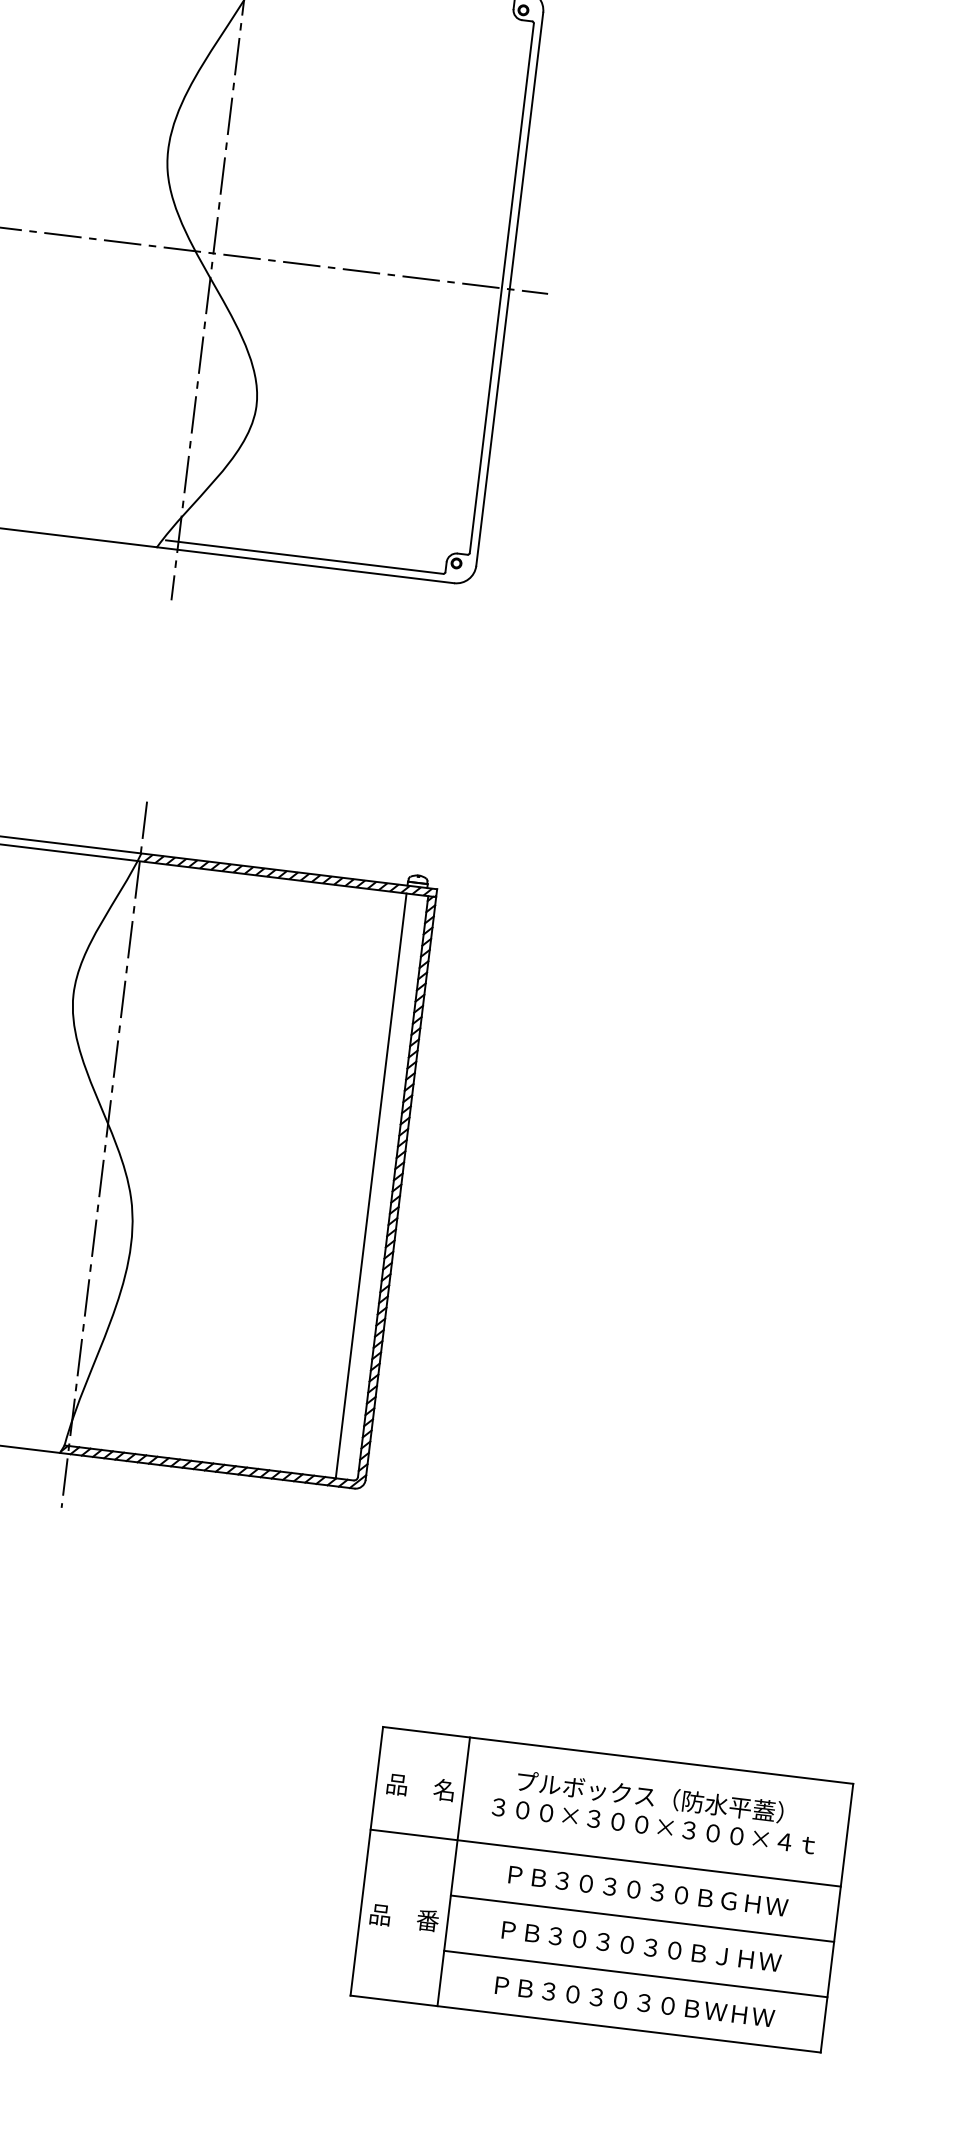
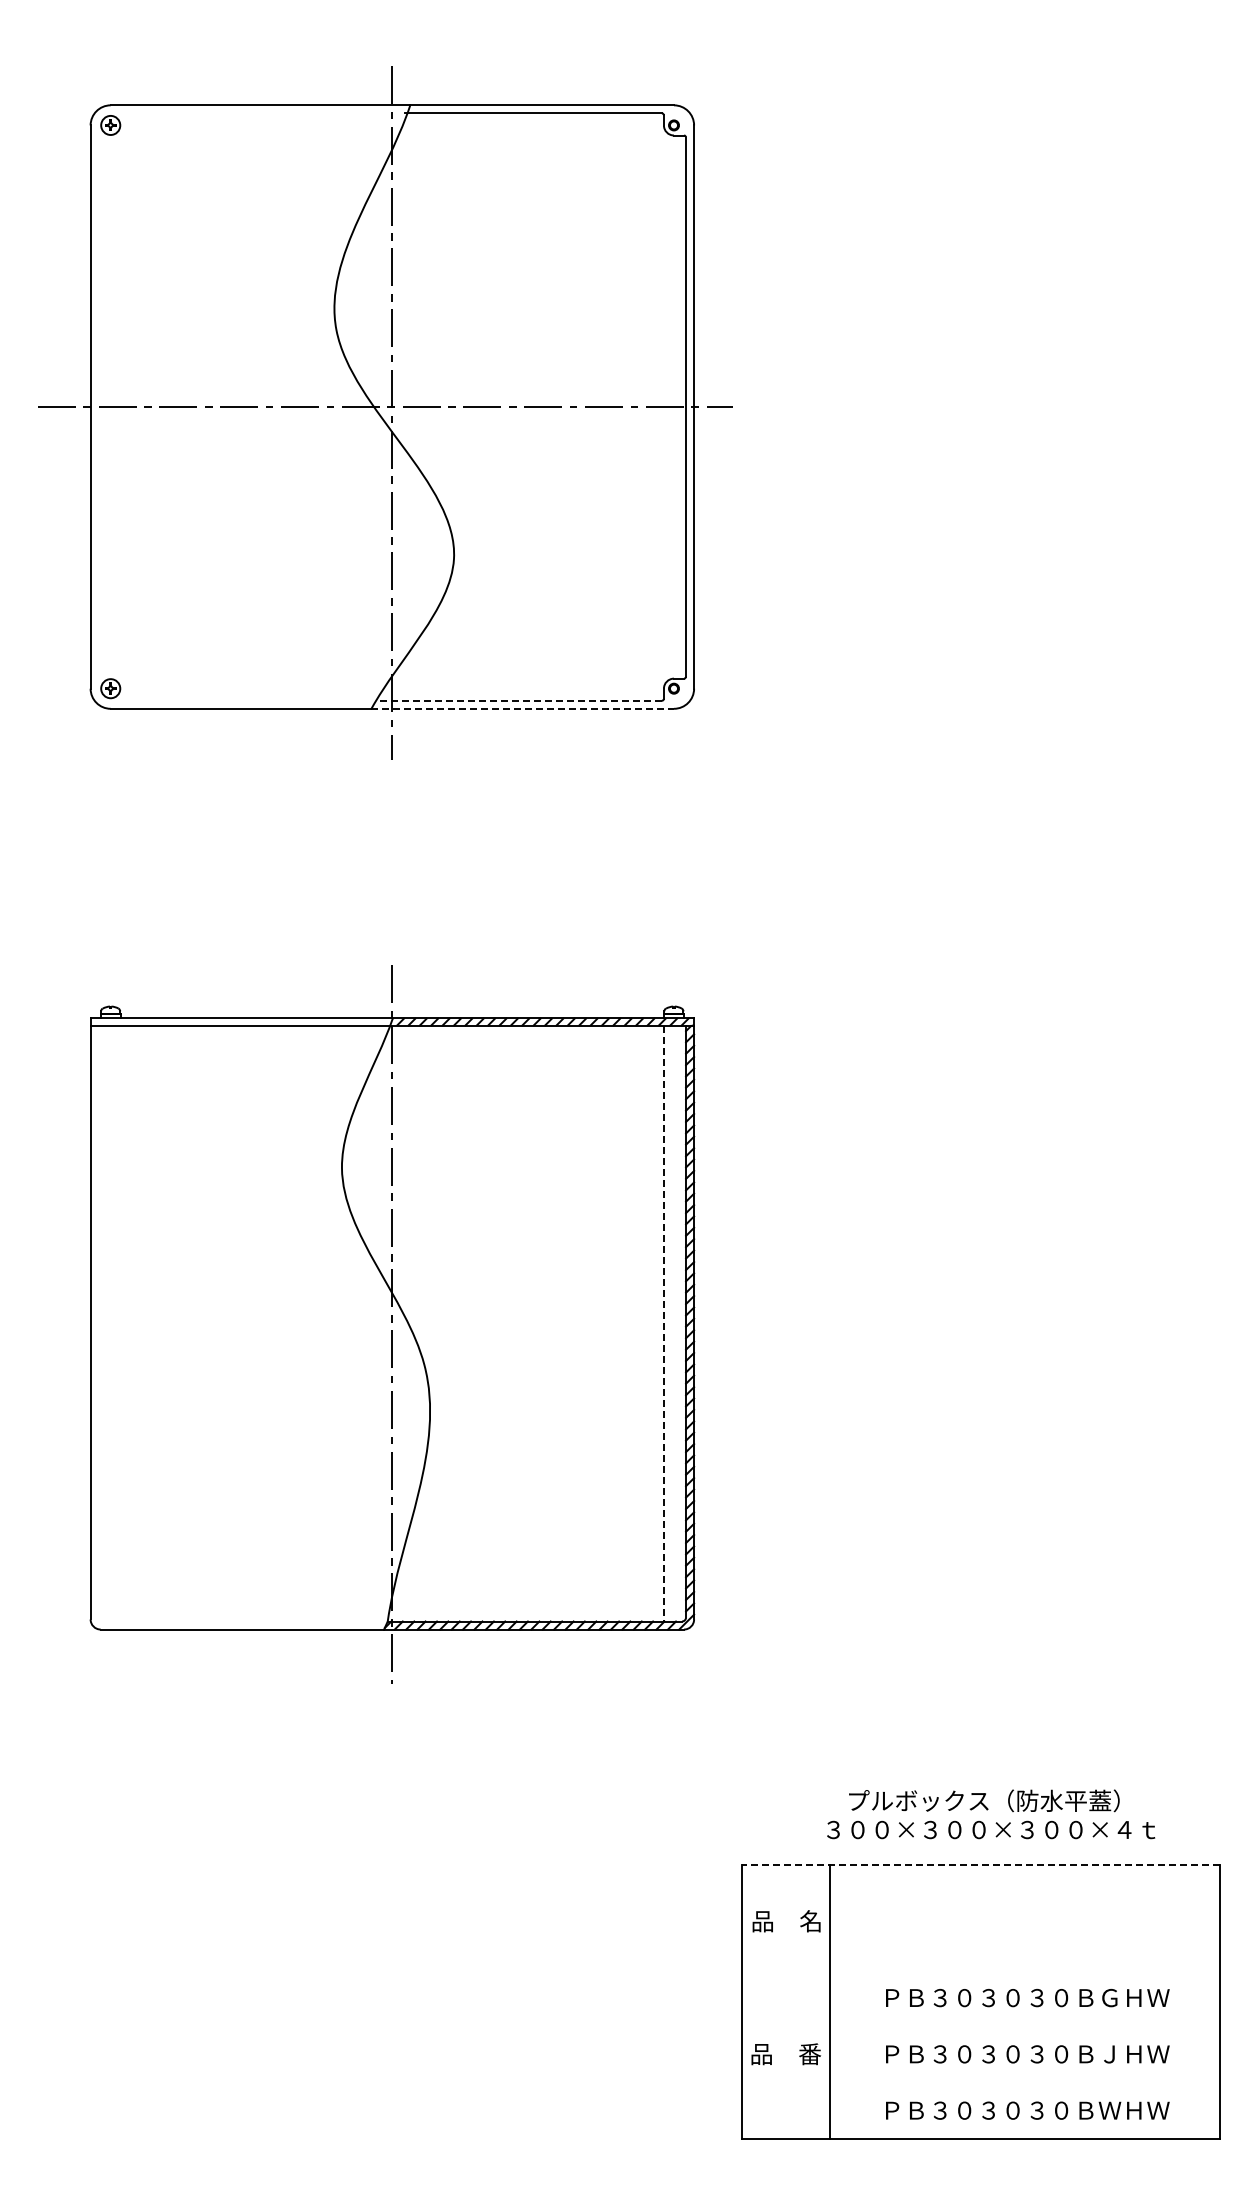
line: (305, 556) -> (521, 700), solid -> dashed
line: (306, 565) -> (523, 708), solid -> dashed
line: (370, 1185) -> (663, 1323), solid -> dashed
line: (617, 1755) -> (980, 1865), solid -> dashed
text: (655, 1810) -> (991, 1814), moved
line: (605, 1857) -> (980, 1969), removed
line: (642, 1918) -> (1025, 2026), removed
line: (636, 1973) -> (1025, 2082), removed

